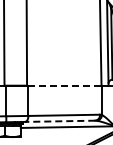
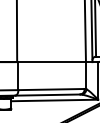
line: (65, 85) -> (52, 61), dashed -> solid
line: (59, 121) -> (47, 95), dashed -> solid

